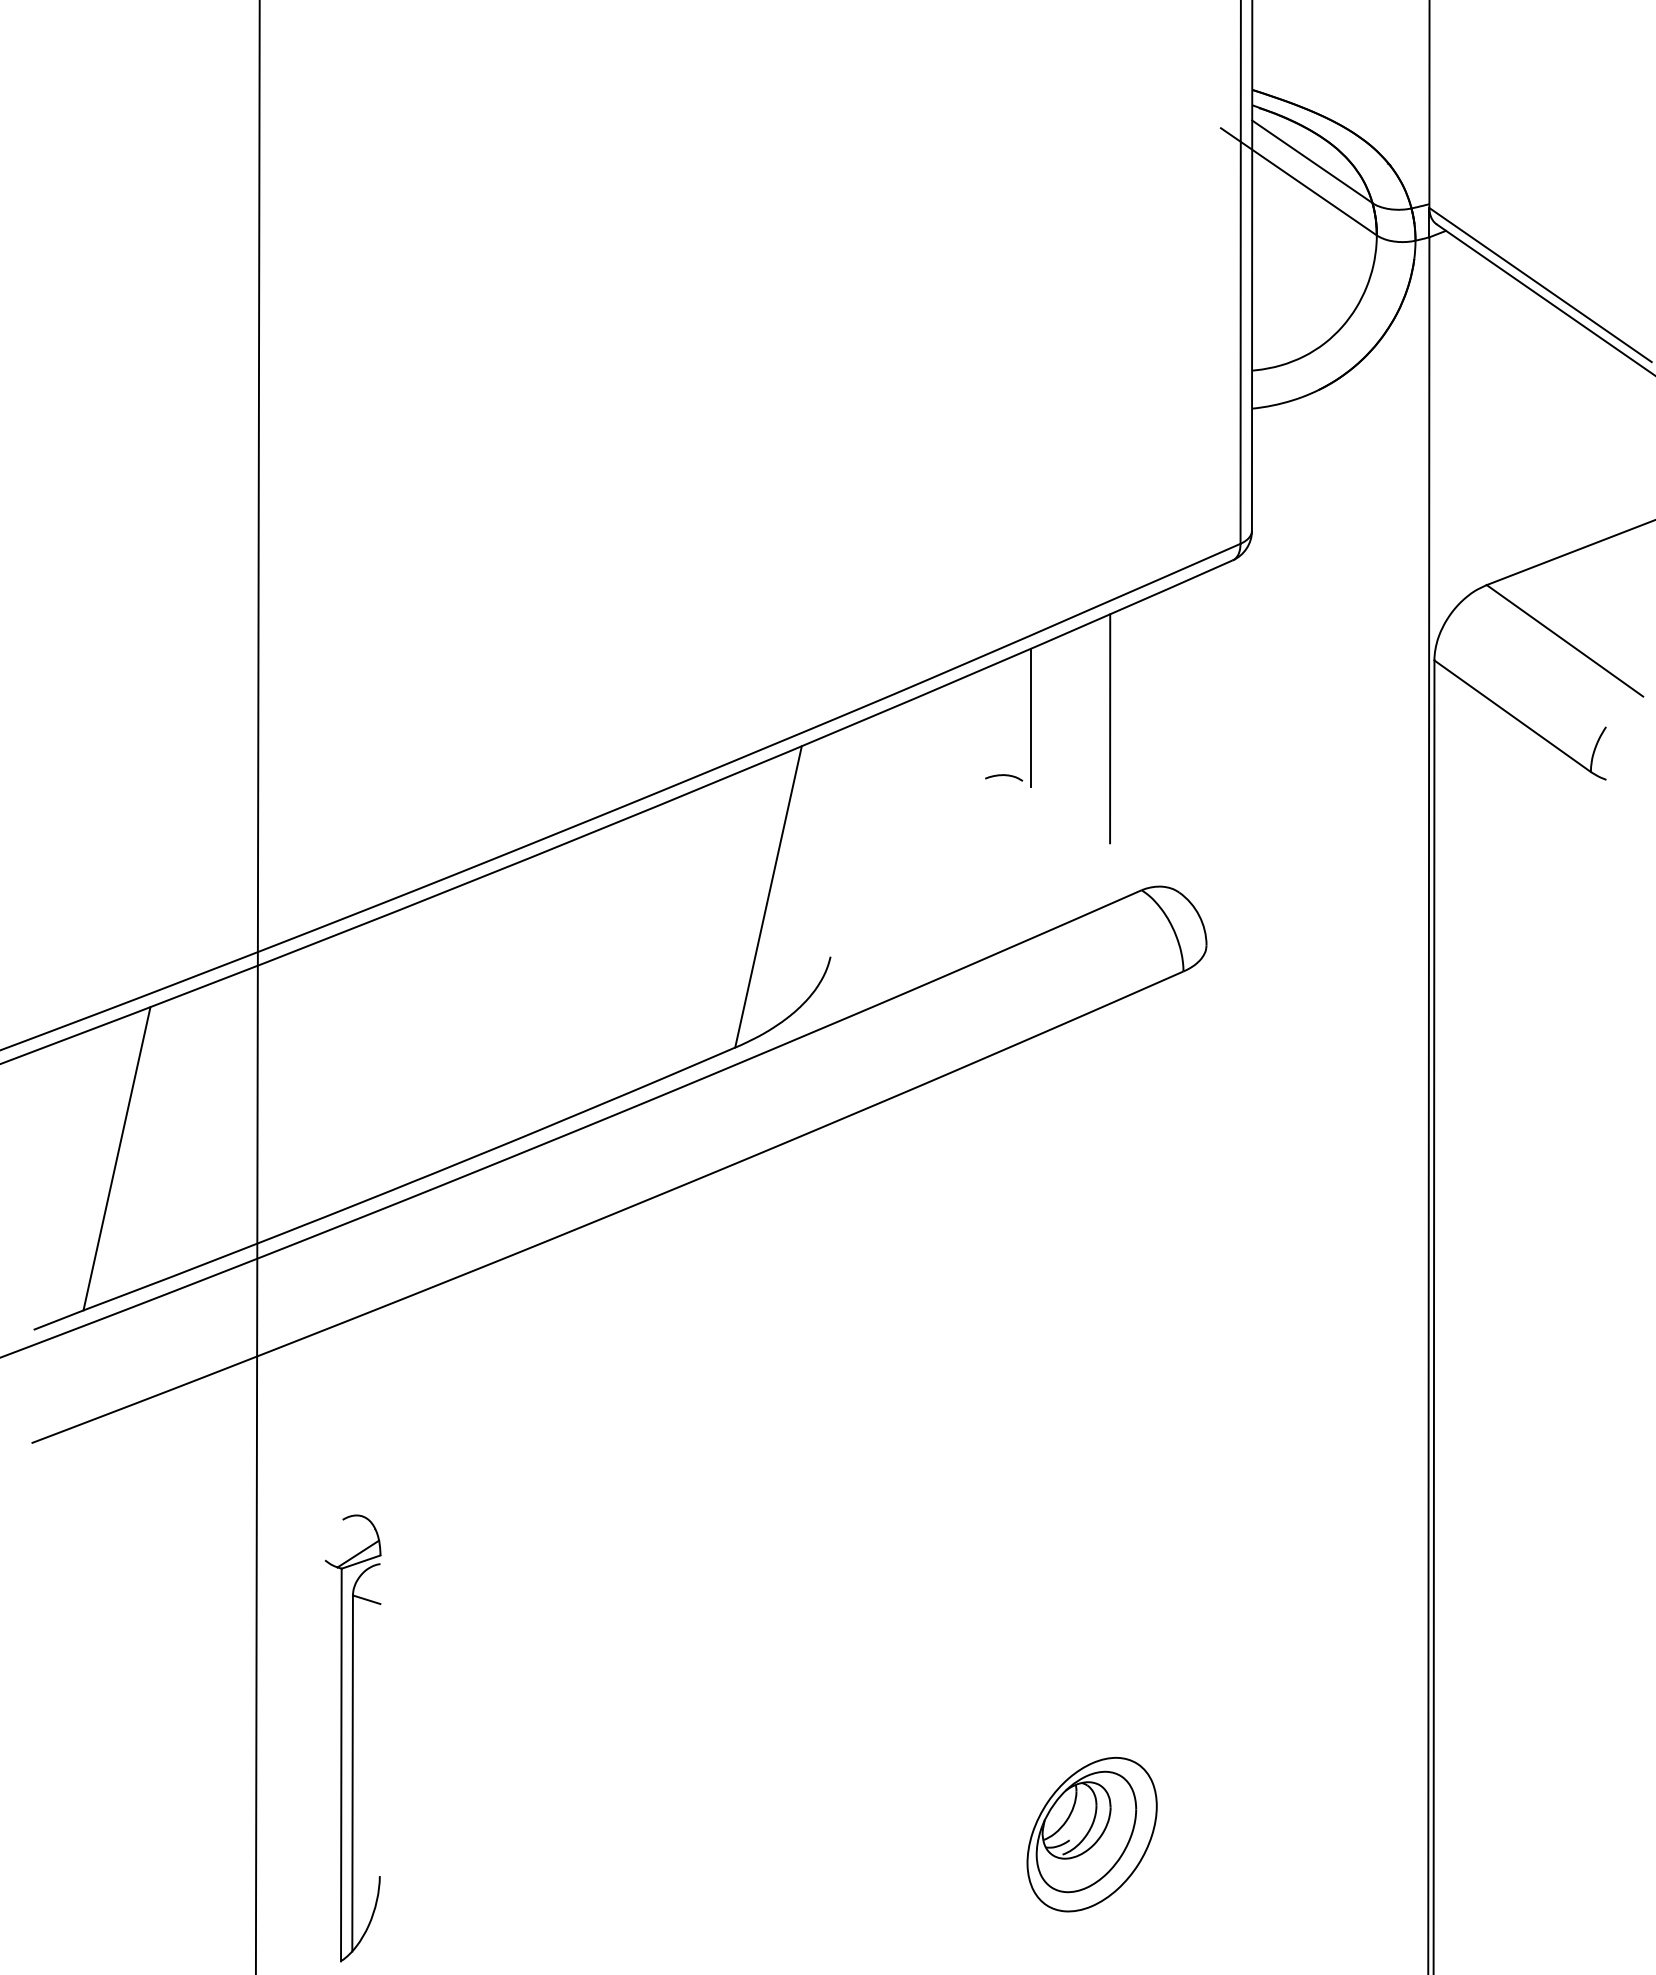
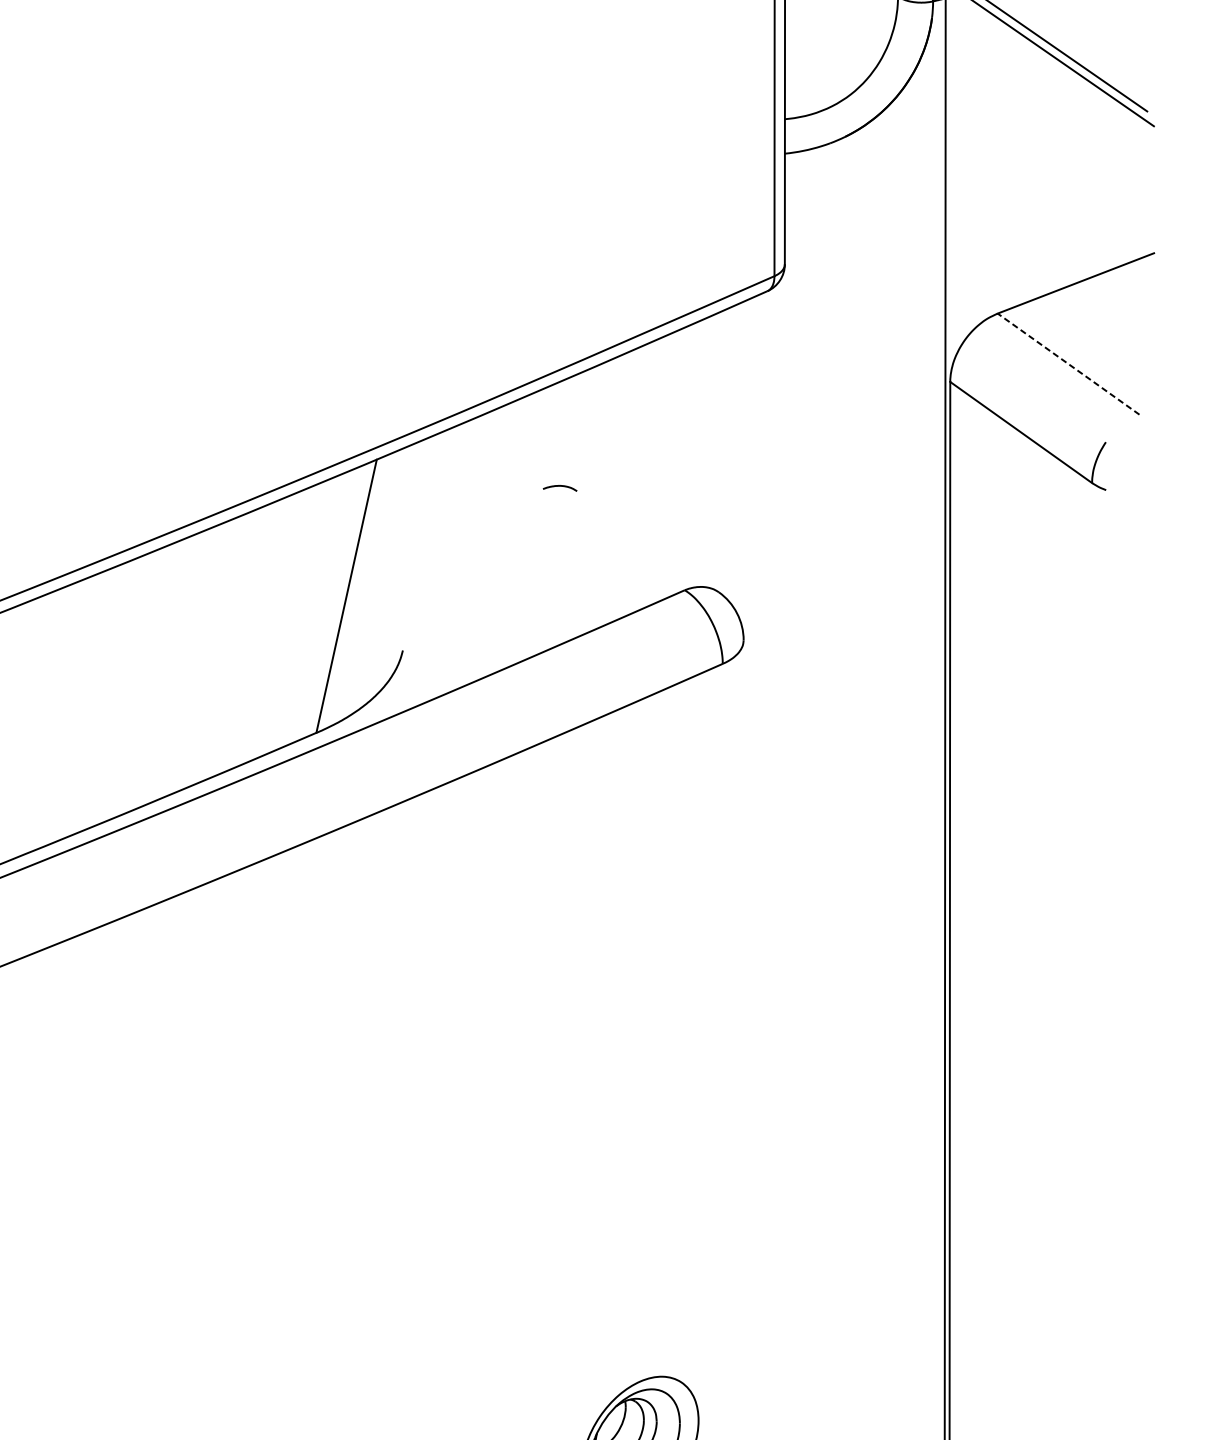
line: (1564, 640) -> (1068, 363), solid -> dashed
line: (1031, 717) -> (584, 433), removed
line: (1110, 728) -> (656, 443), removed

